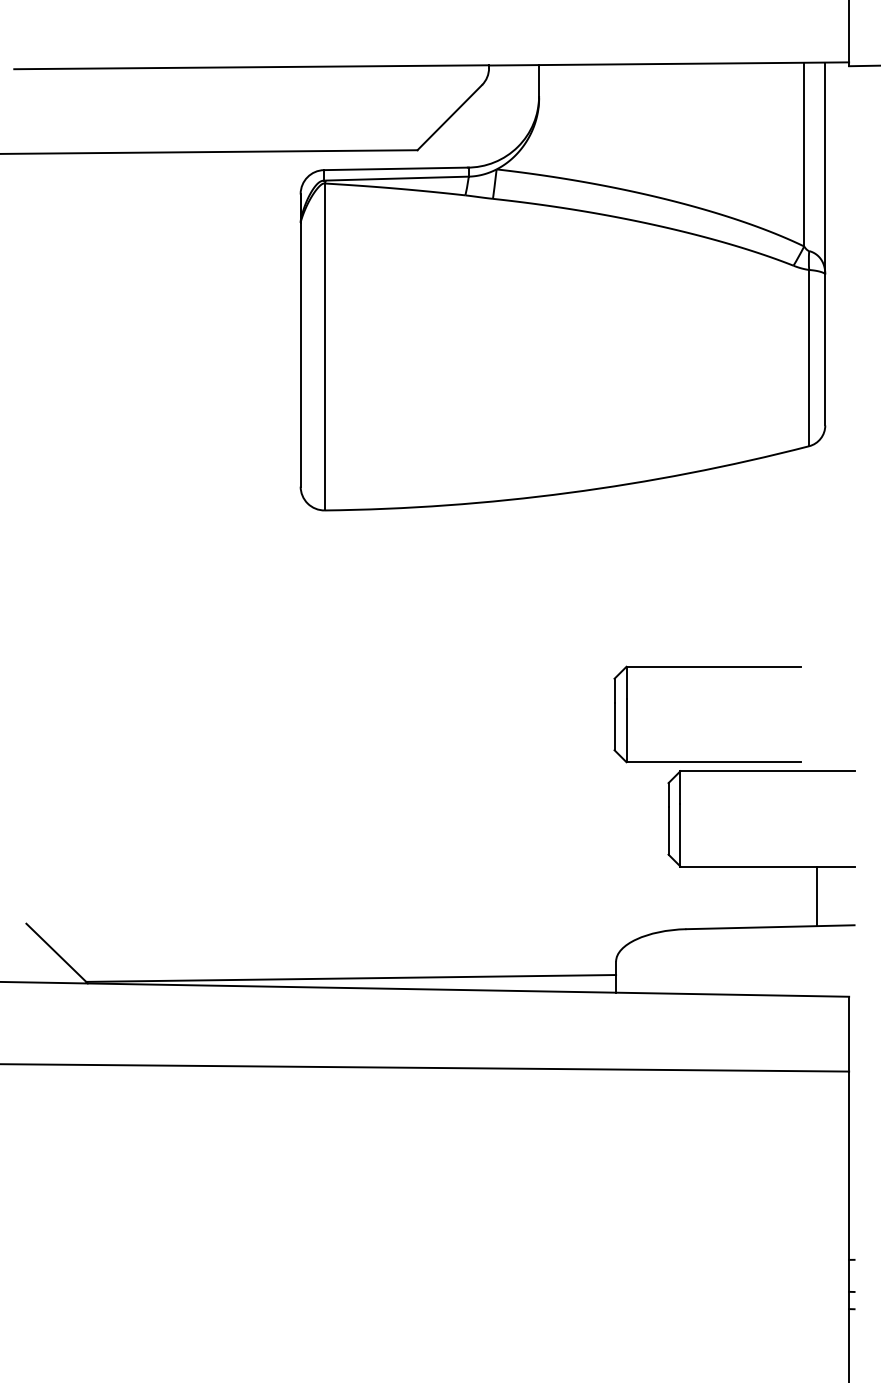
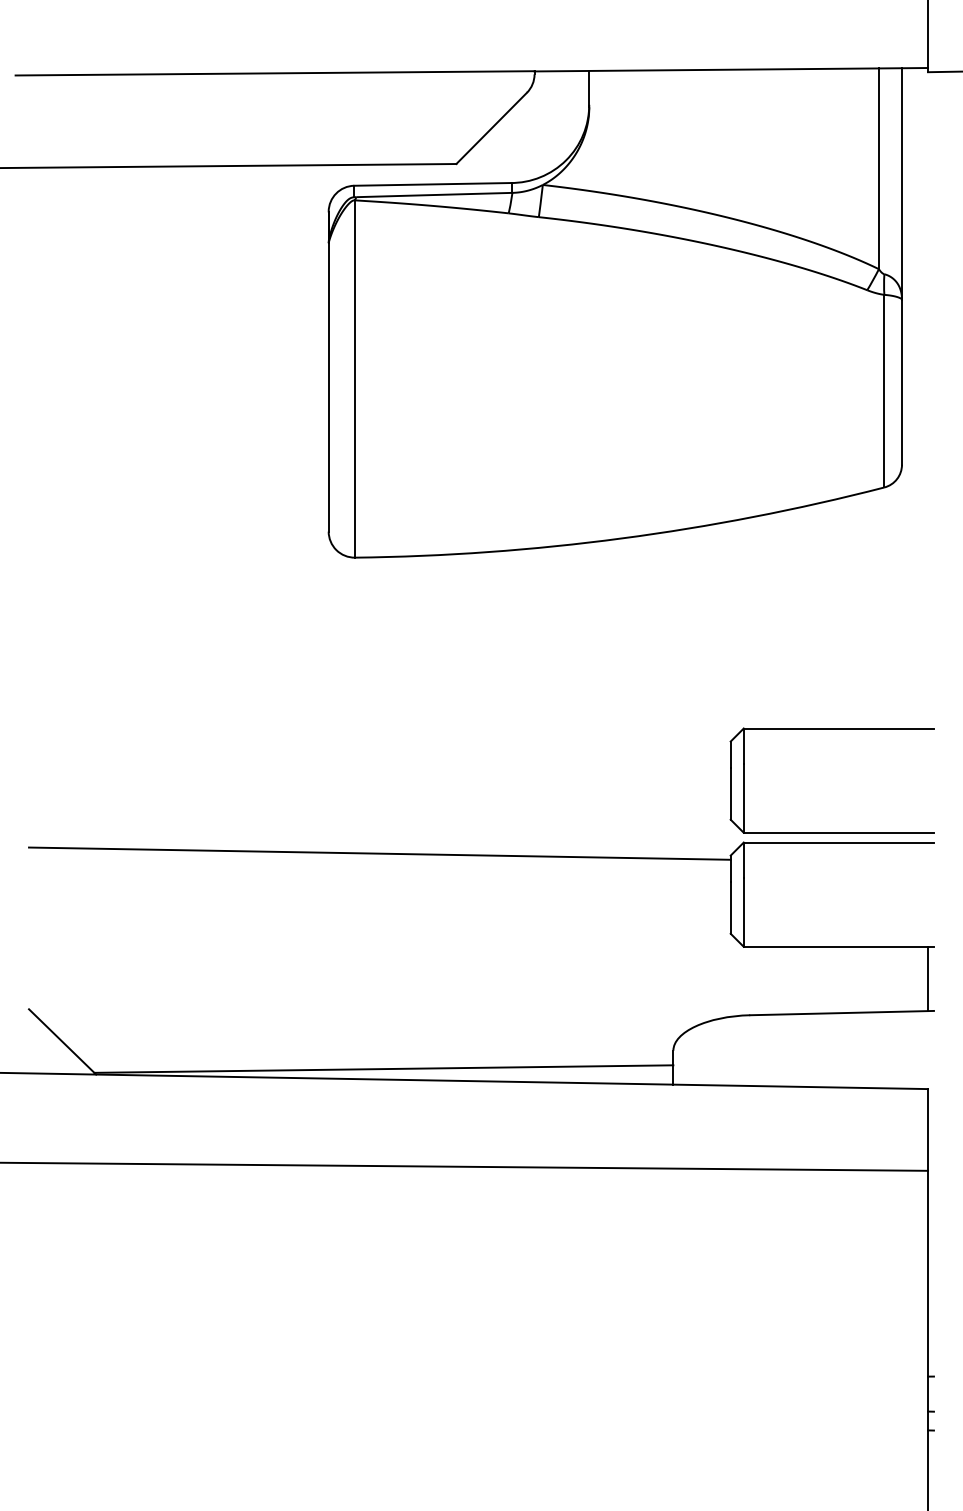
part: (706, 667) -> (831, 729), moved
line: (347, 781) -> (379, 853), added
line: (817, 895) -> (928, 978), moved

